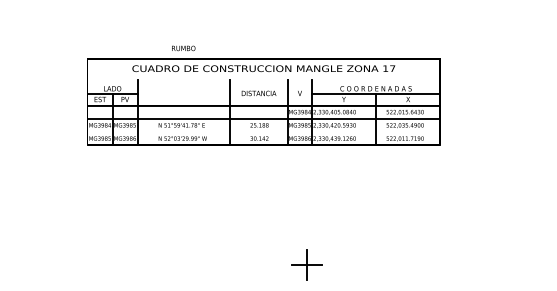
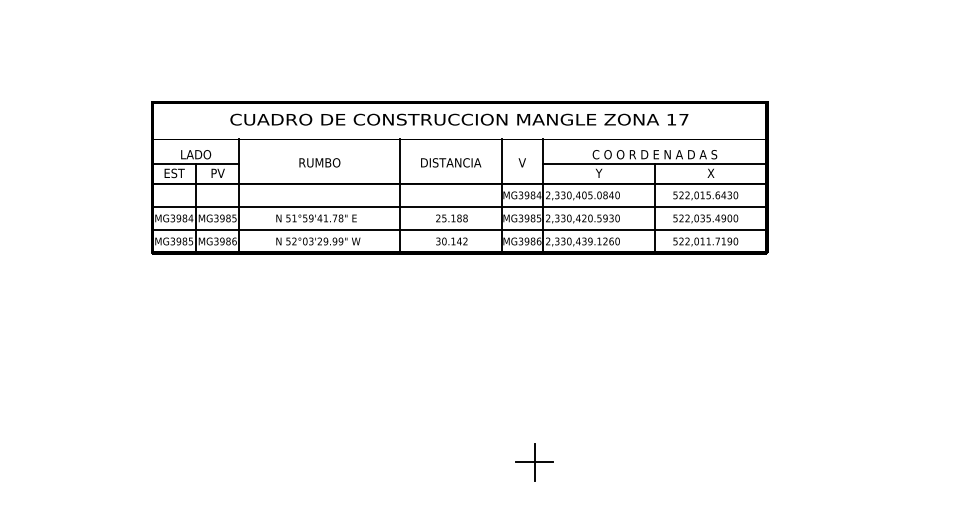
text: (183, 48) -> (319, 162), moved
line: (263, 131) -> (458, 229), added
part: (307, 265) -> (535, 462), size x0.71

